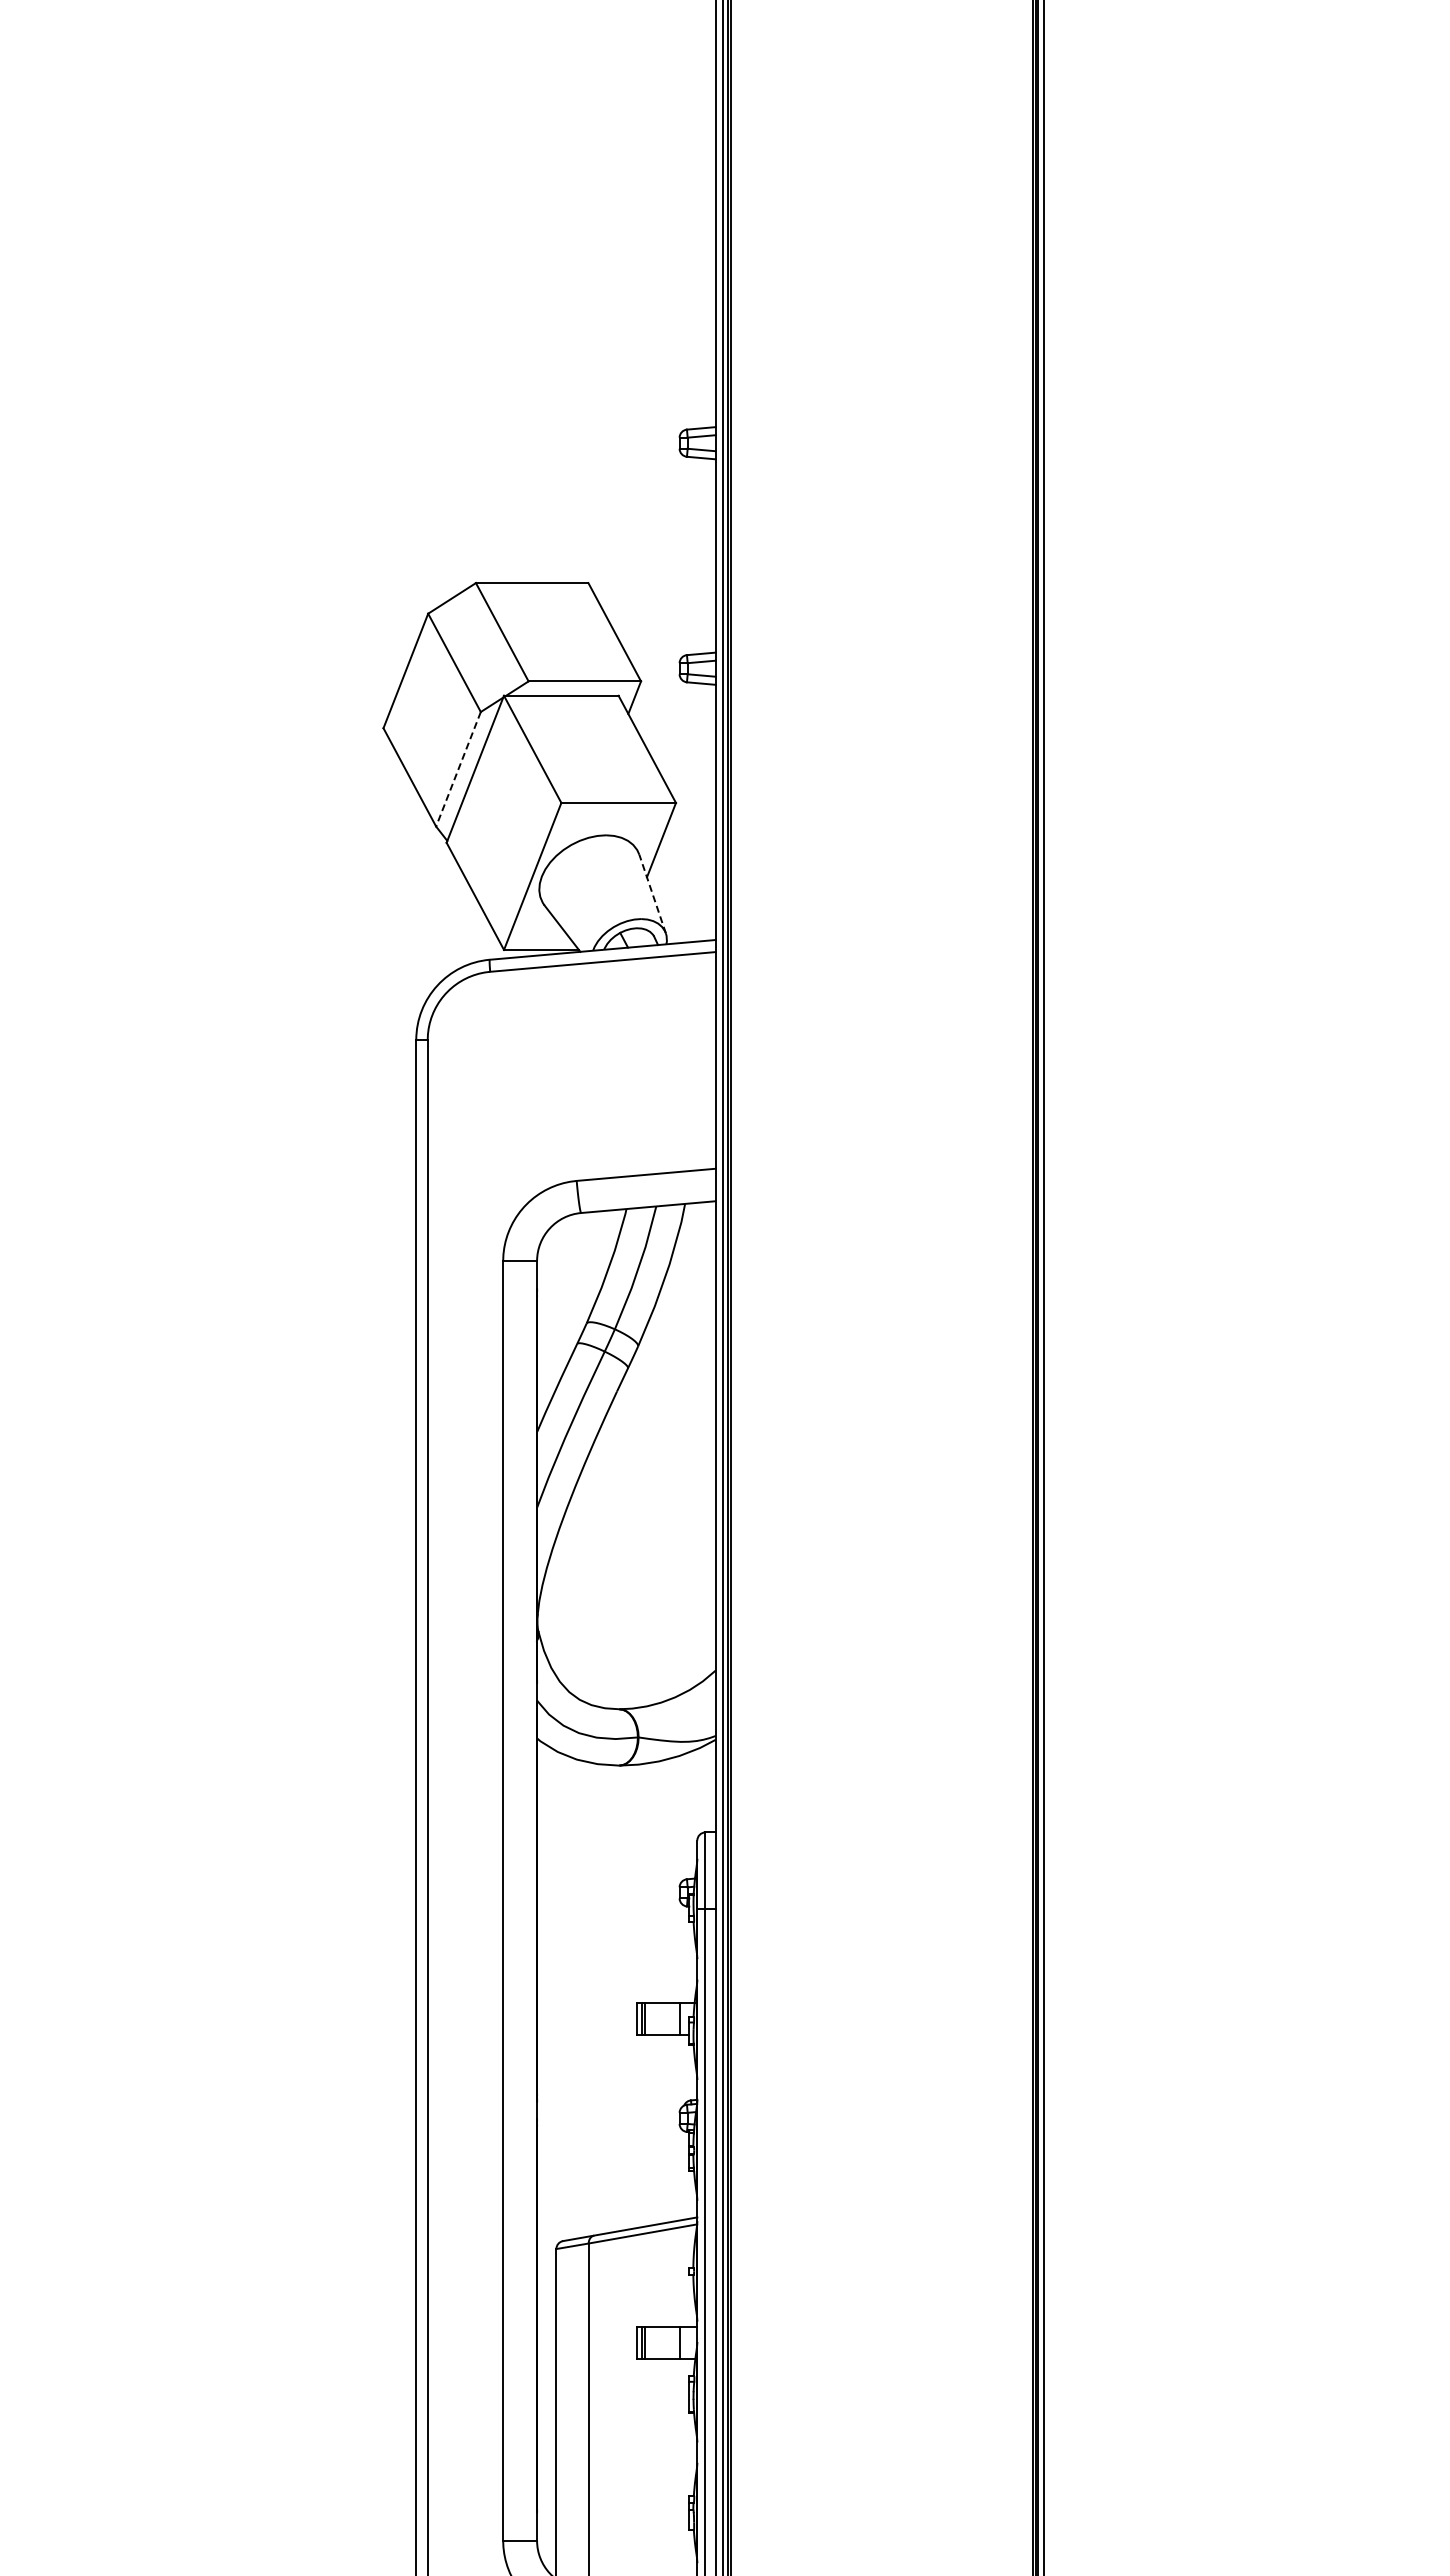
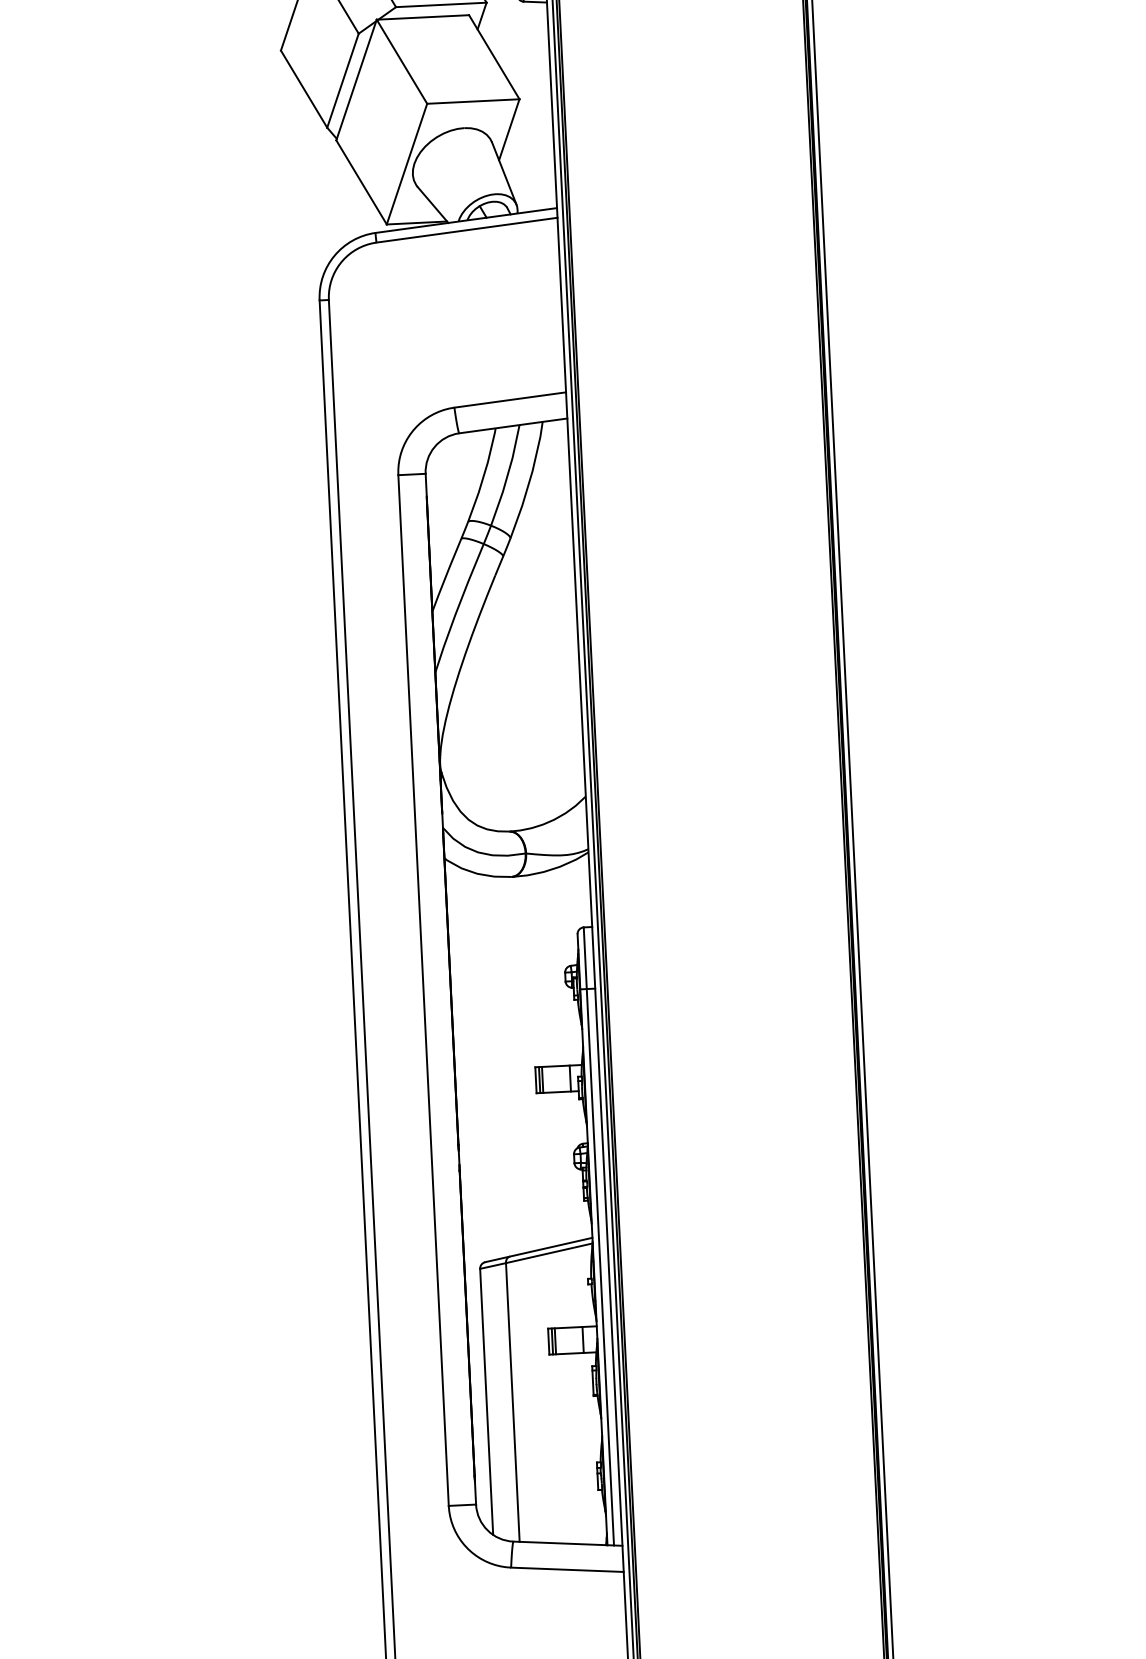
line: (458, 769) -> (343, 80), dashed -> solid
line: (652, 894) -> (504, 173), dashed -> solid

